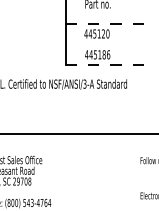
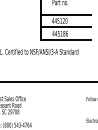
line: (107, 23) -> (66, 14), dashed -> solid
line: (106, 44) -> (65, 27), added
line: (107, 65) -> (66, 40), dashed -> solid

